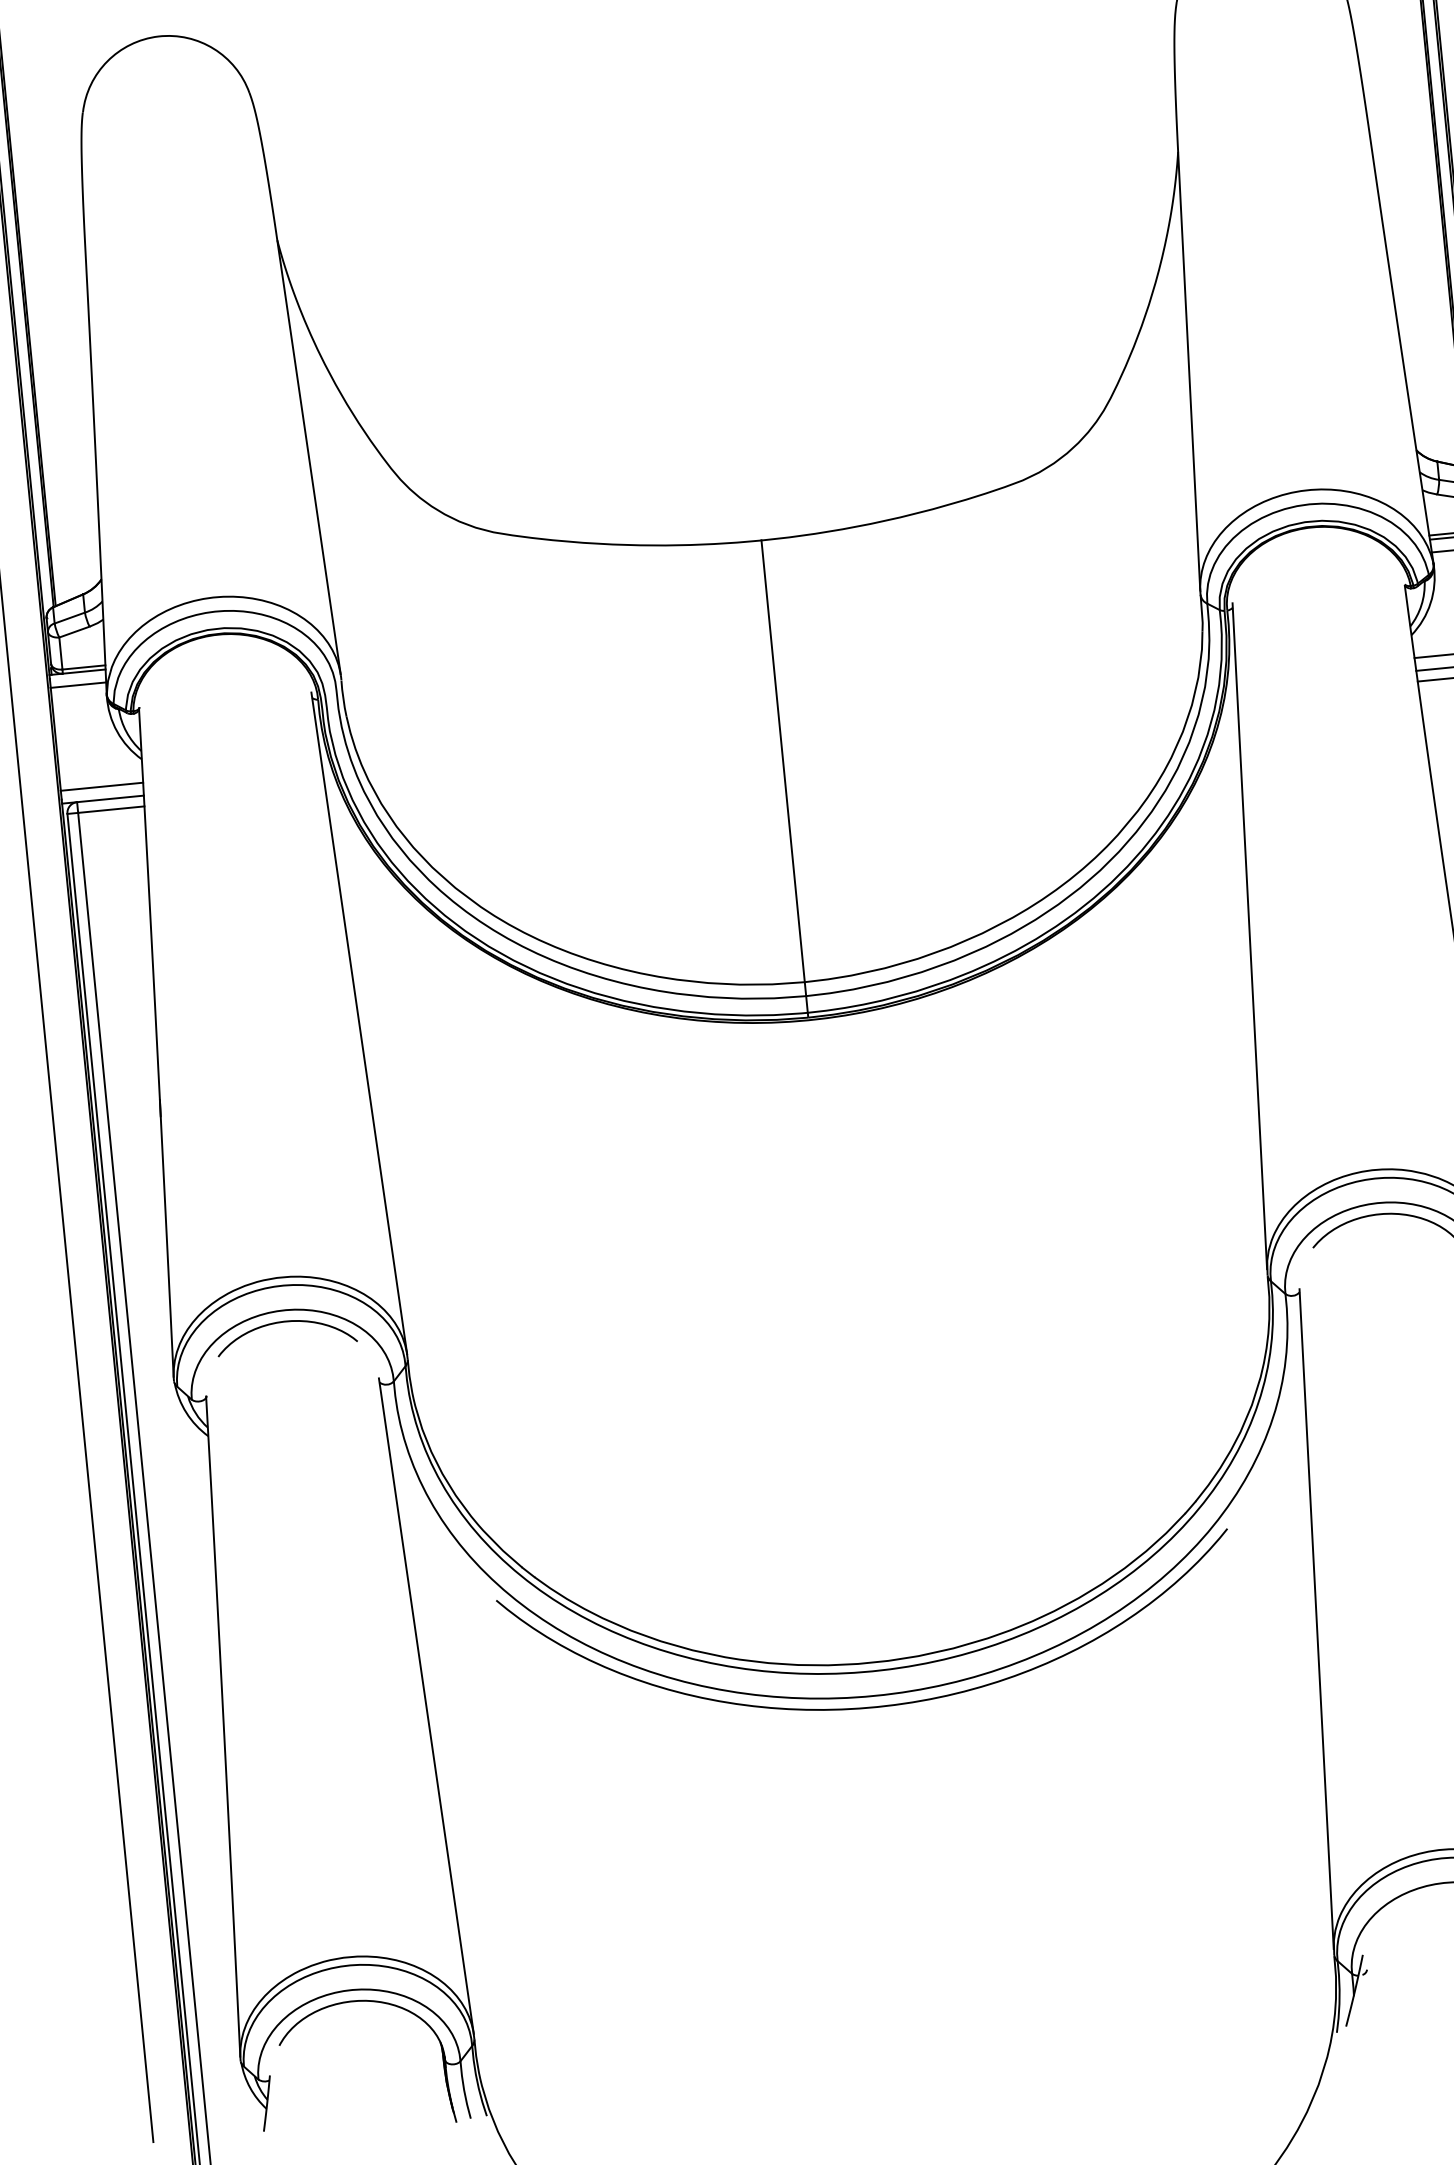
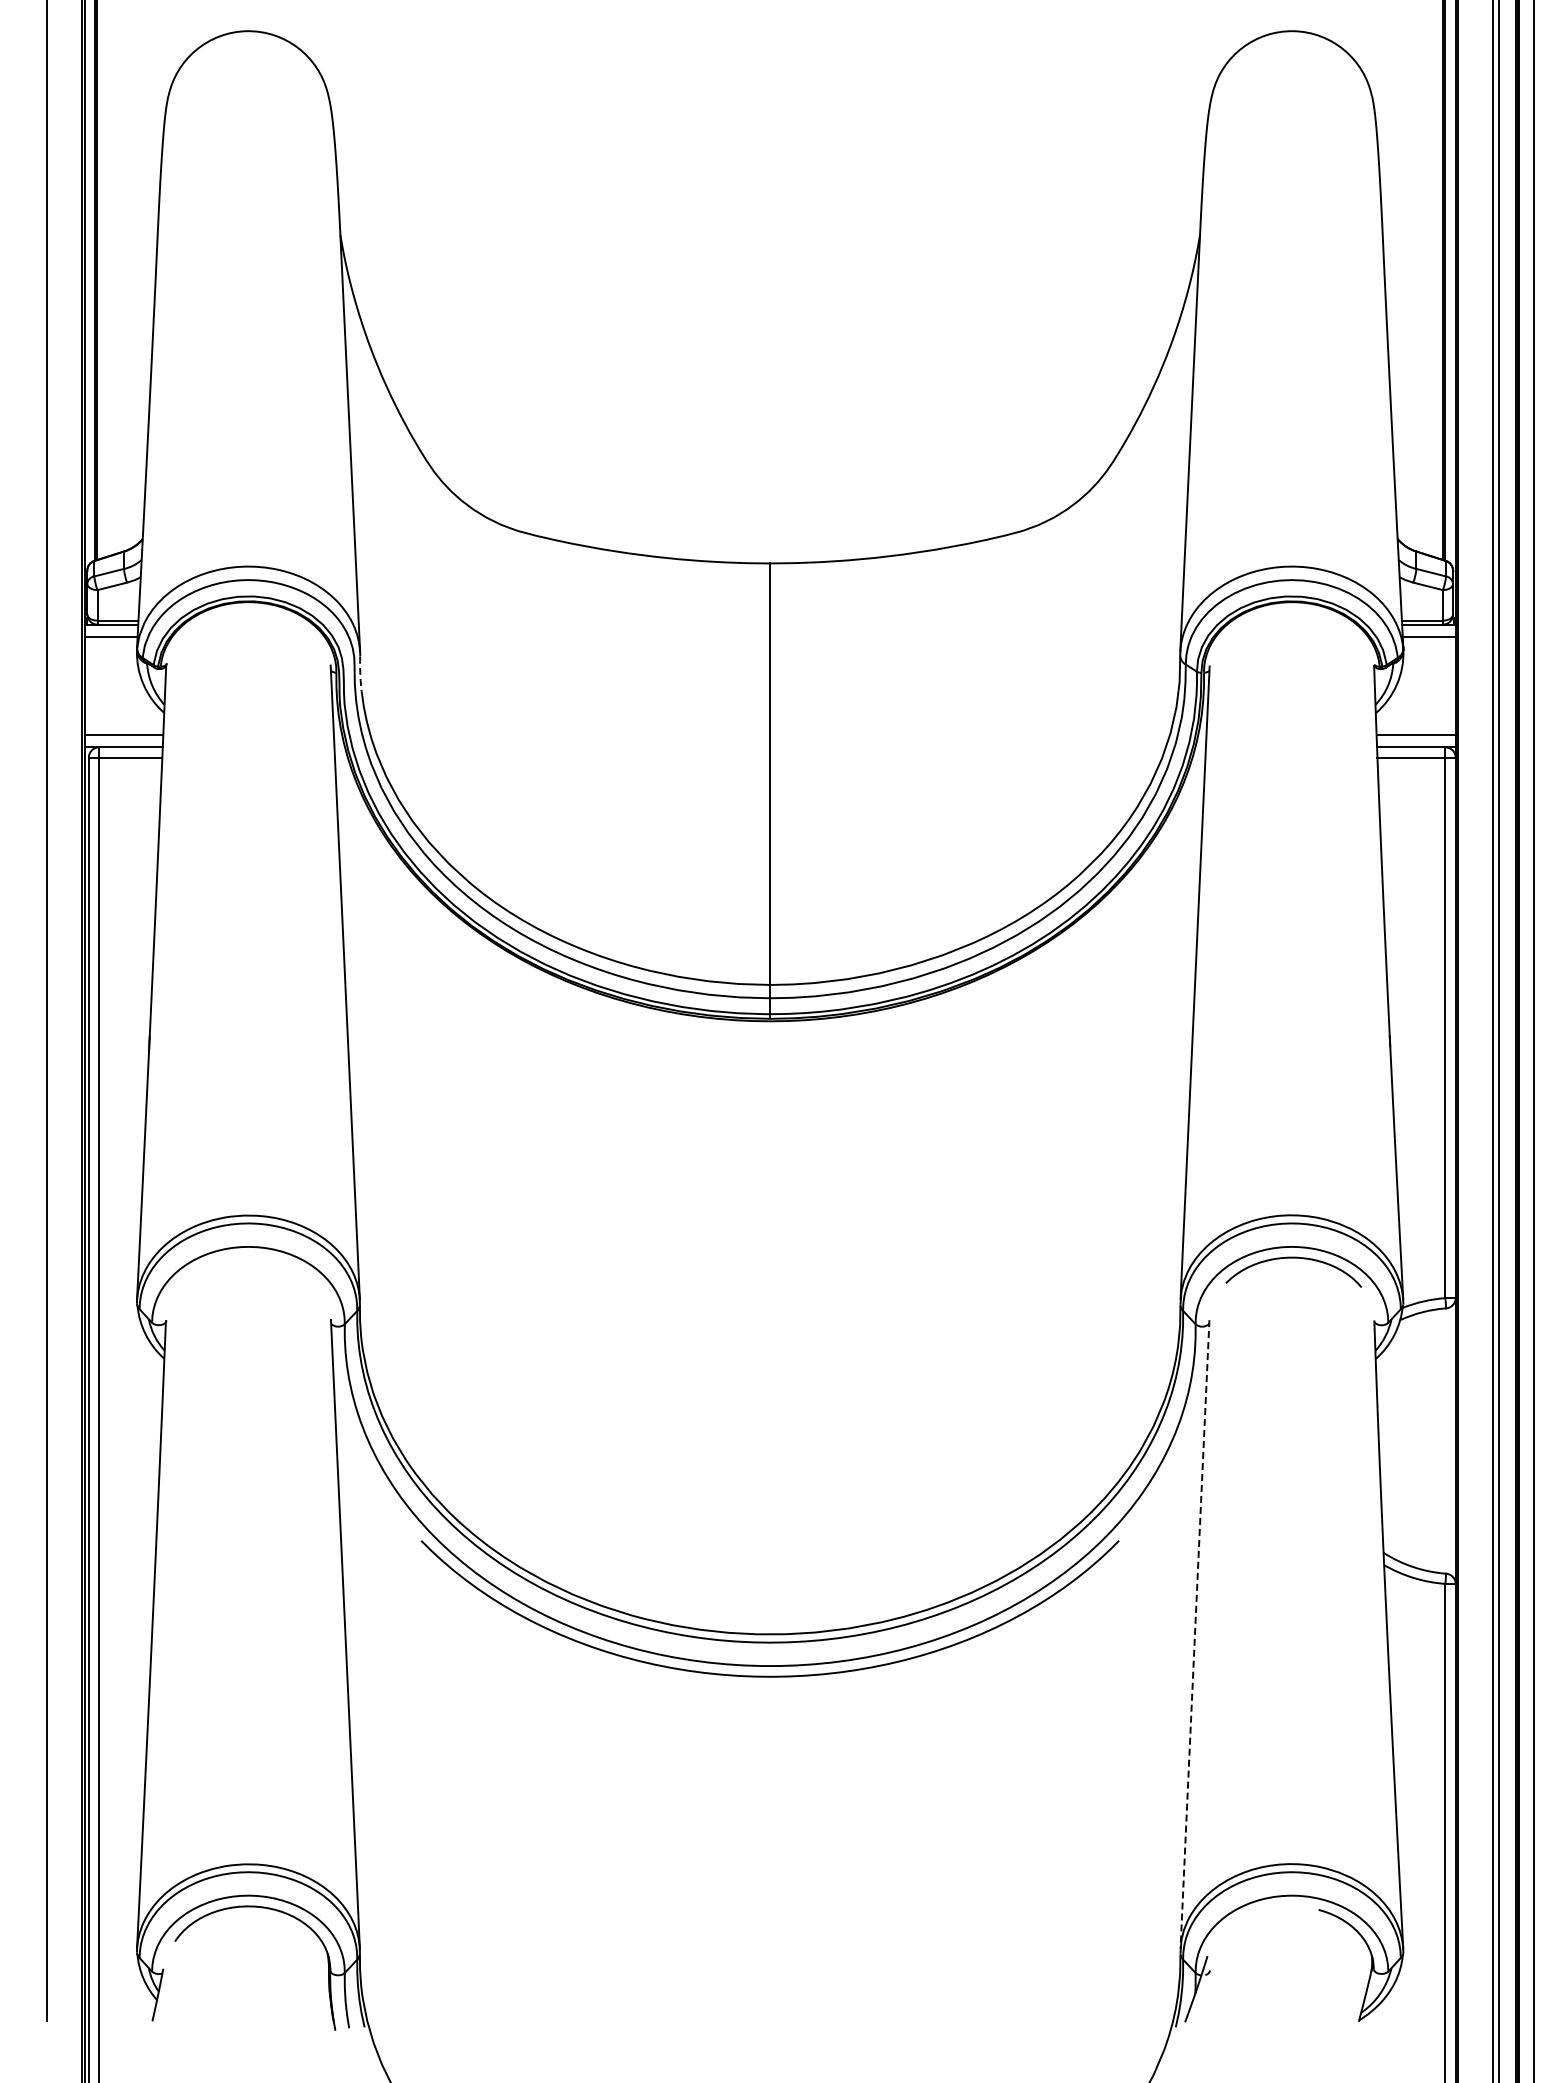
arc: (343, 698) -> (360, 674), solid -> dashed
curve: (285, 1322) -> (247, 1258), removed
line: (1317, 1619) -> (1195, 1634), solid -> dashed

